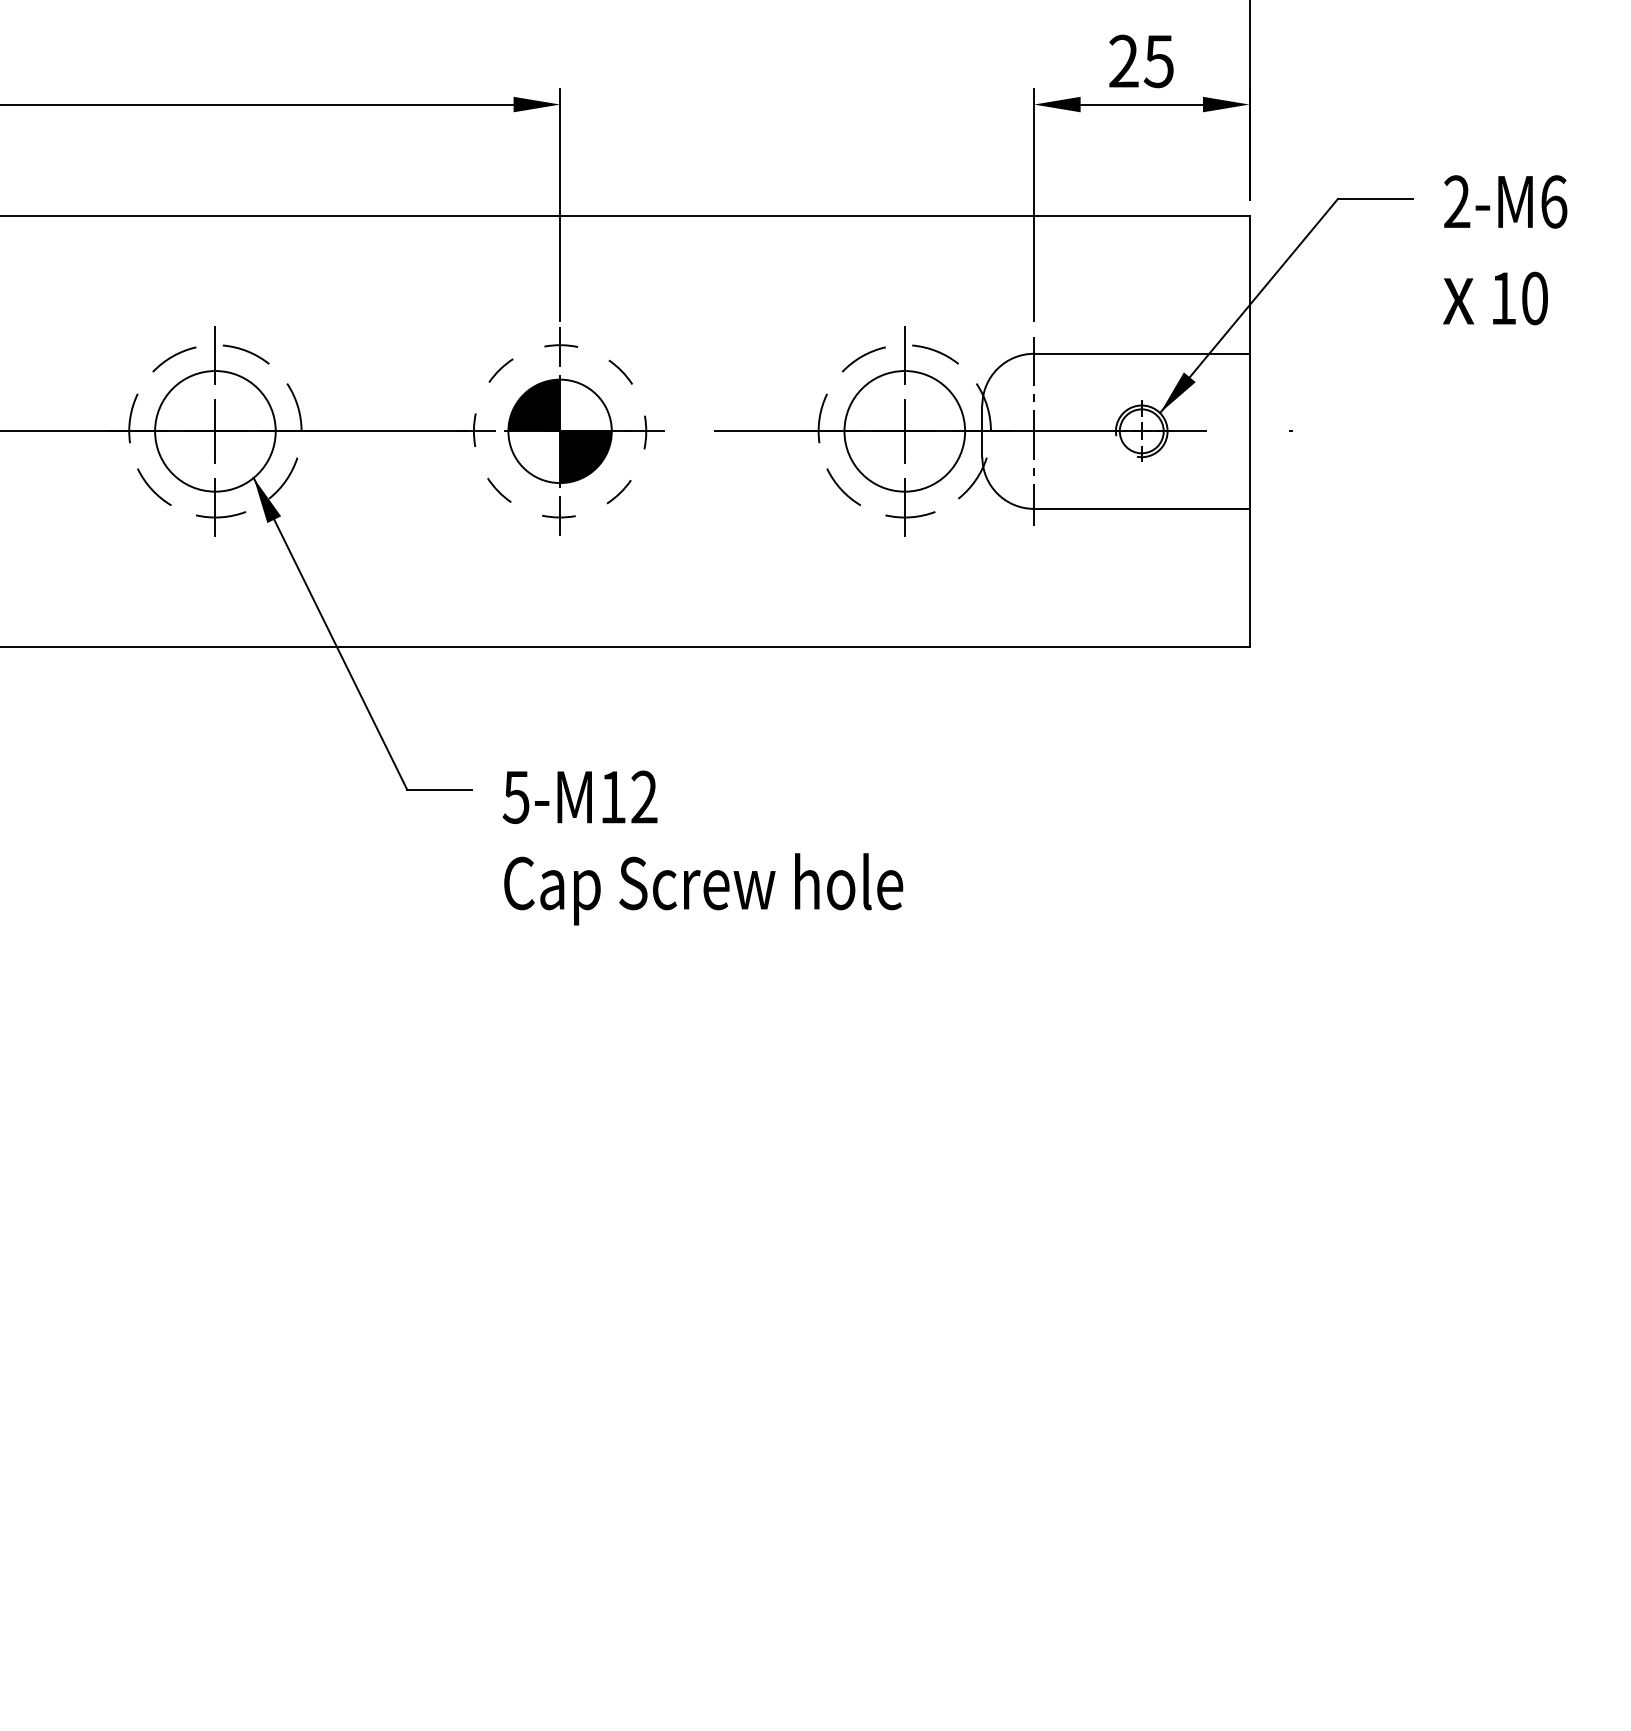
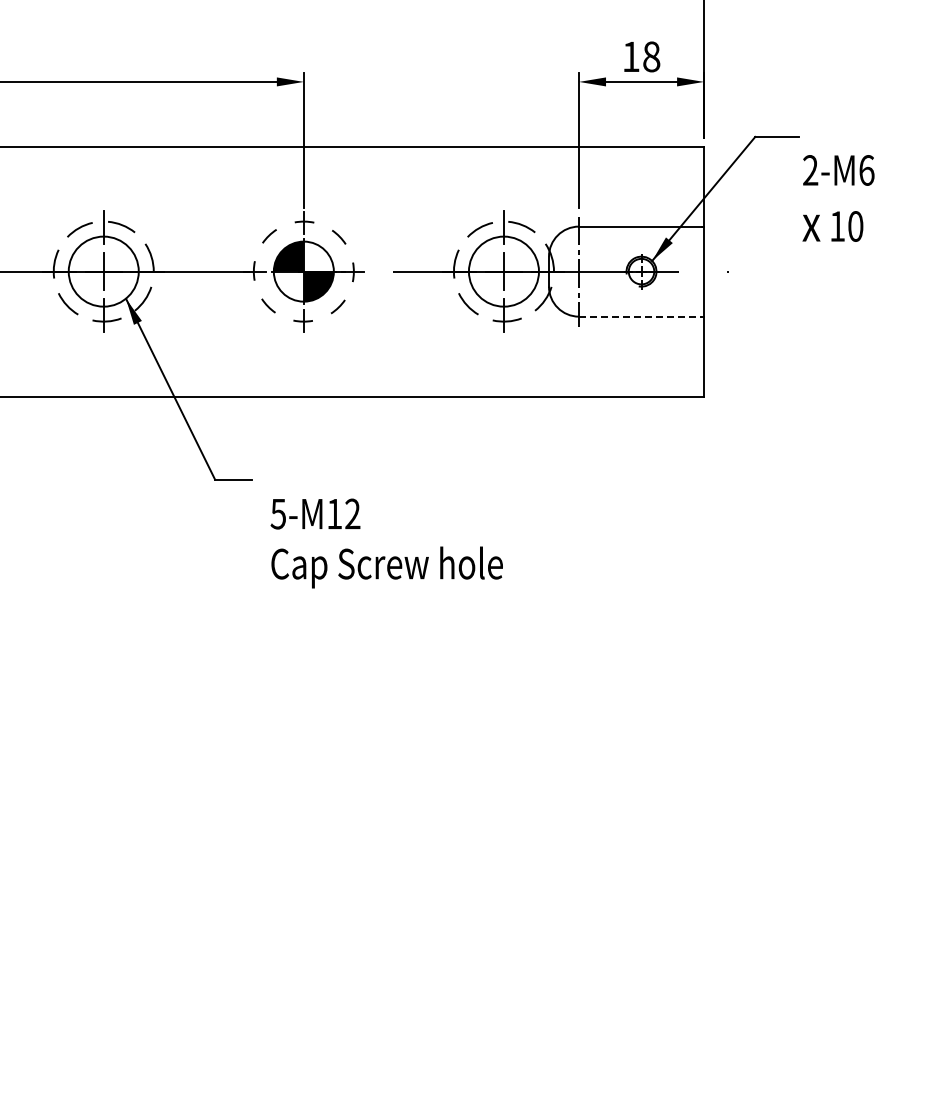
text: (1141, 60) -> (641, 56), 25 -> 18
text: (1505, 250) -> (838, 198), moved
line: (1139, 508) -> (640, 316), solid -> dashed
text: (702, 847) -> (386, 543), moved

